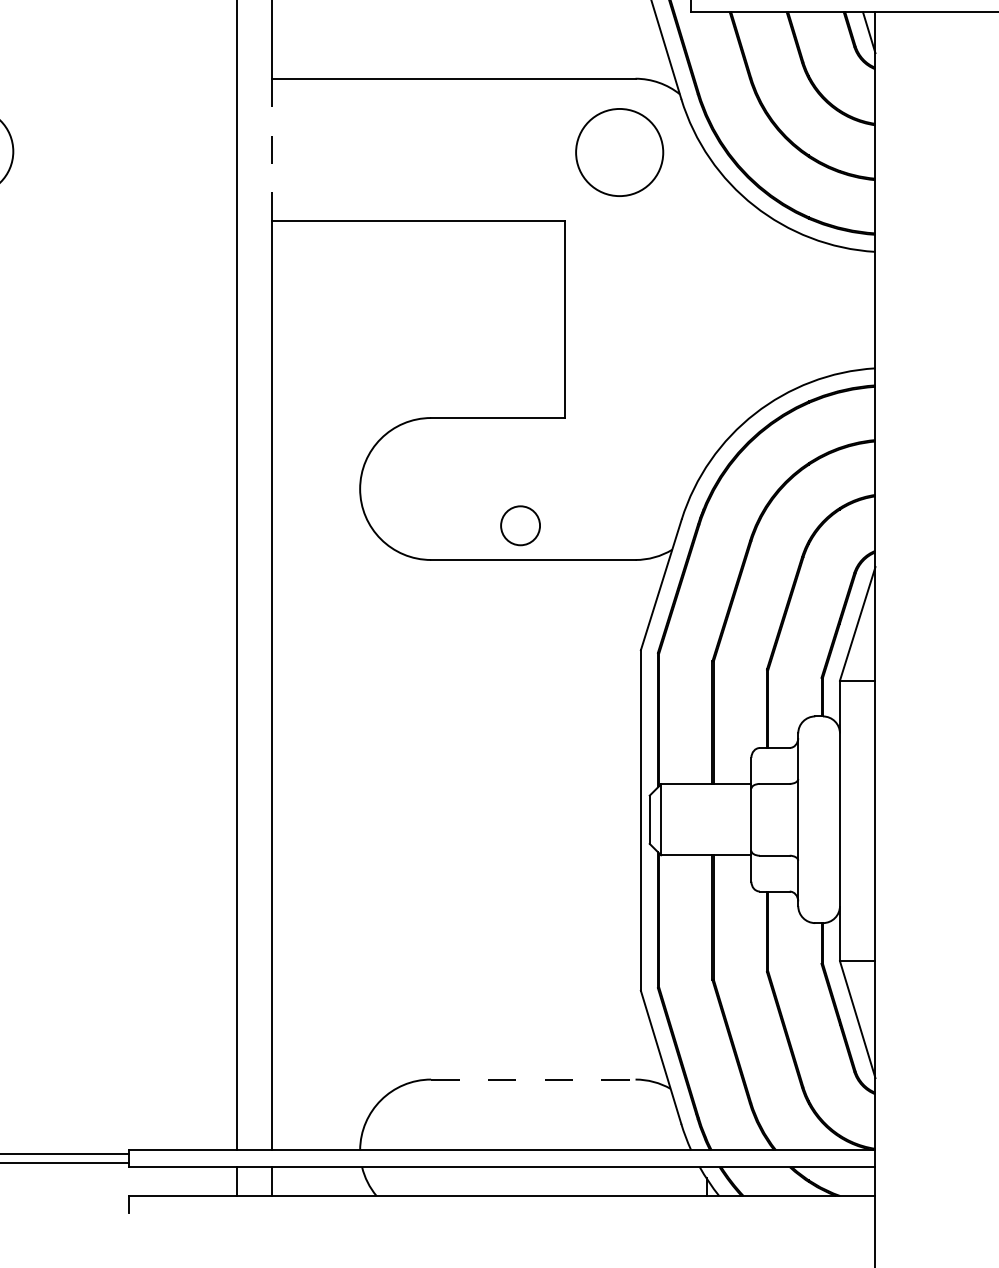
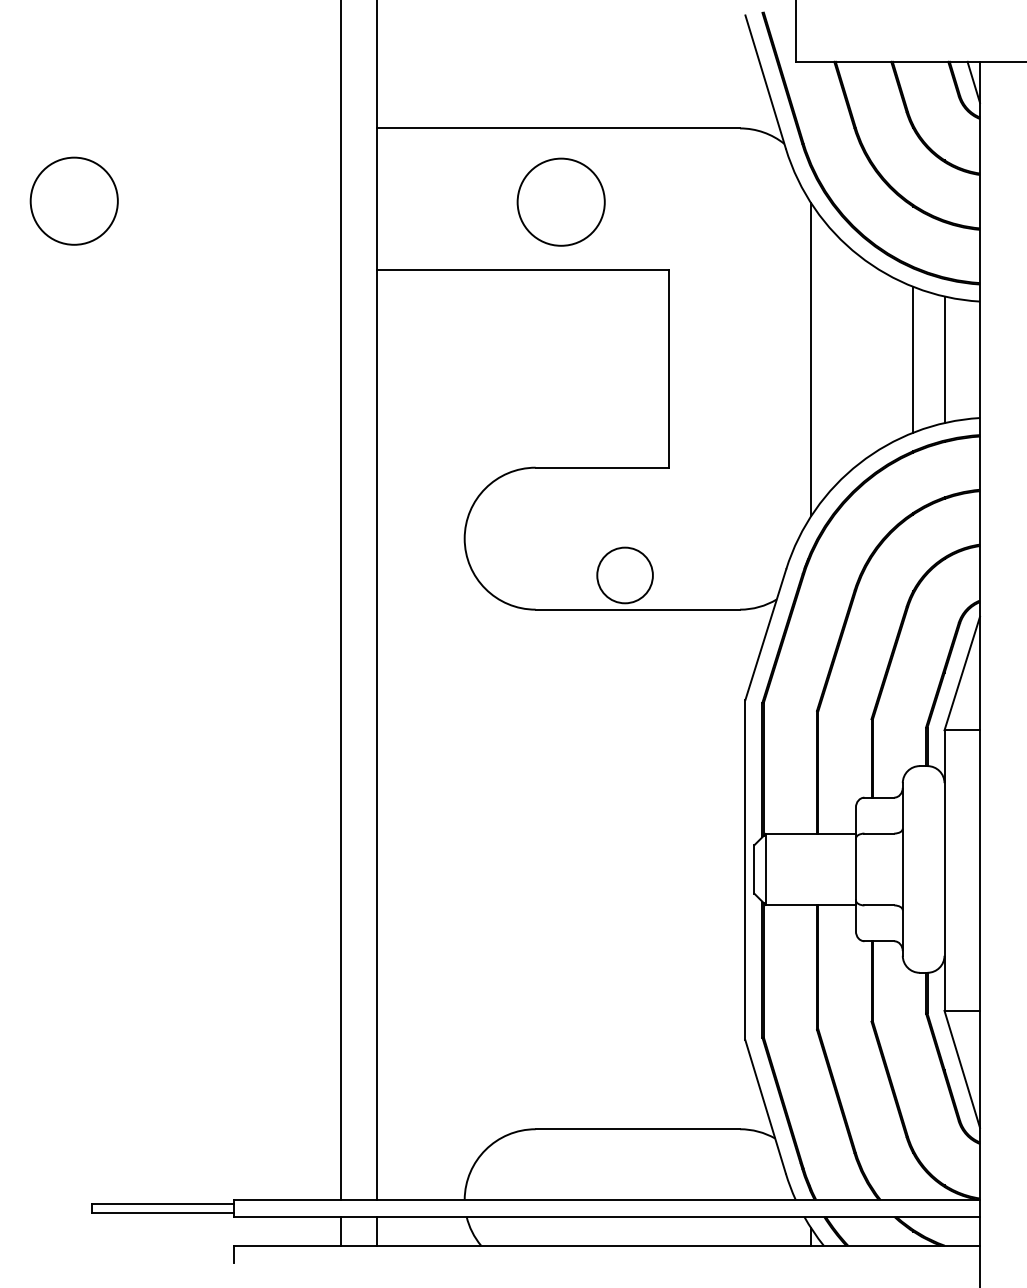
line: (271, 149) -> (376, 199), dashed -> solid
circle: (618, 151) -> (560, 201), moved
line: (706, 309) -> (811, 359), added
line: (808, 309) -> (913, 359), added
line: (839, 309) -> (944, 359), added
circle: (519, 525) -> (624, 575), size x1.43
line: (533, 1079) -> (638, 1129), dashed -> solid

